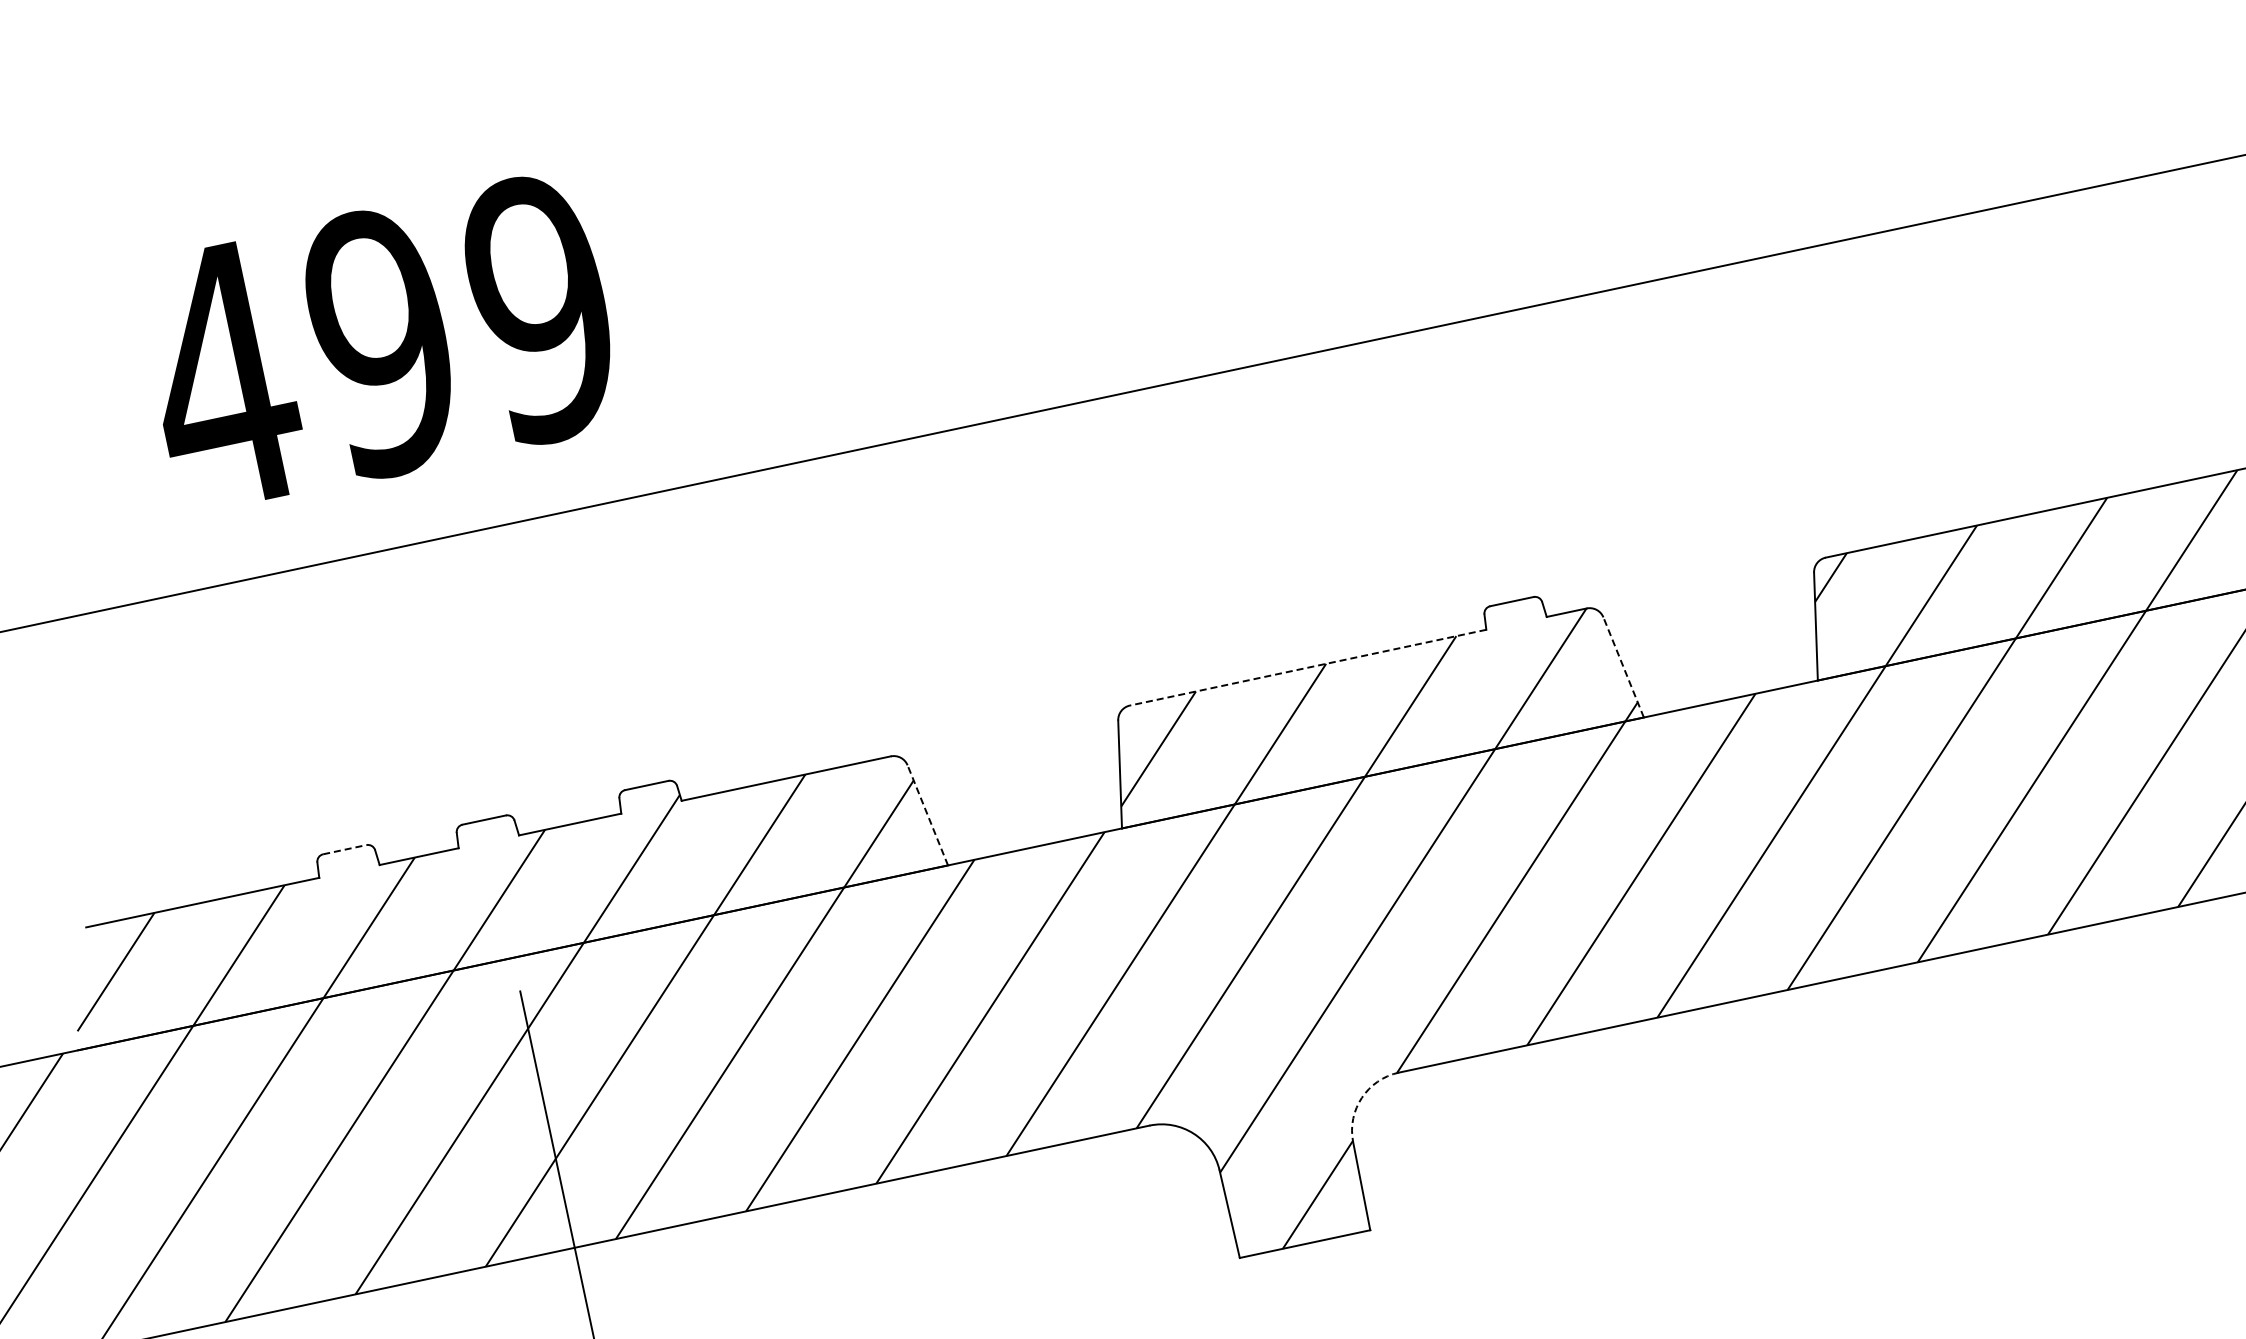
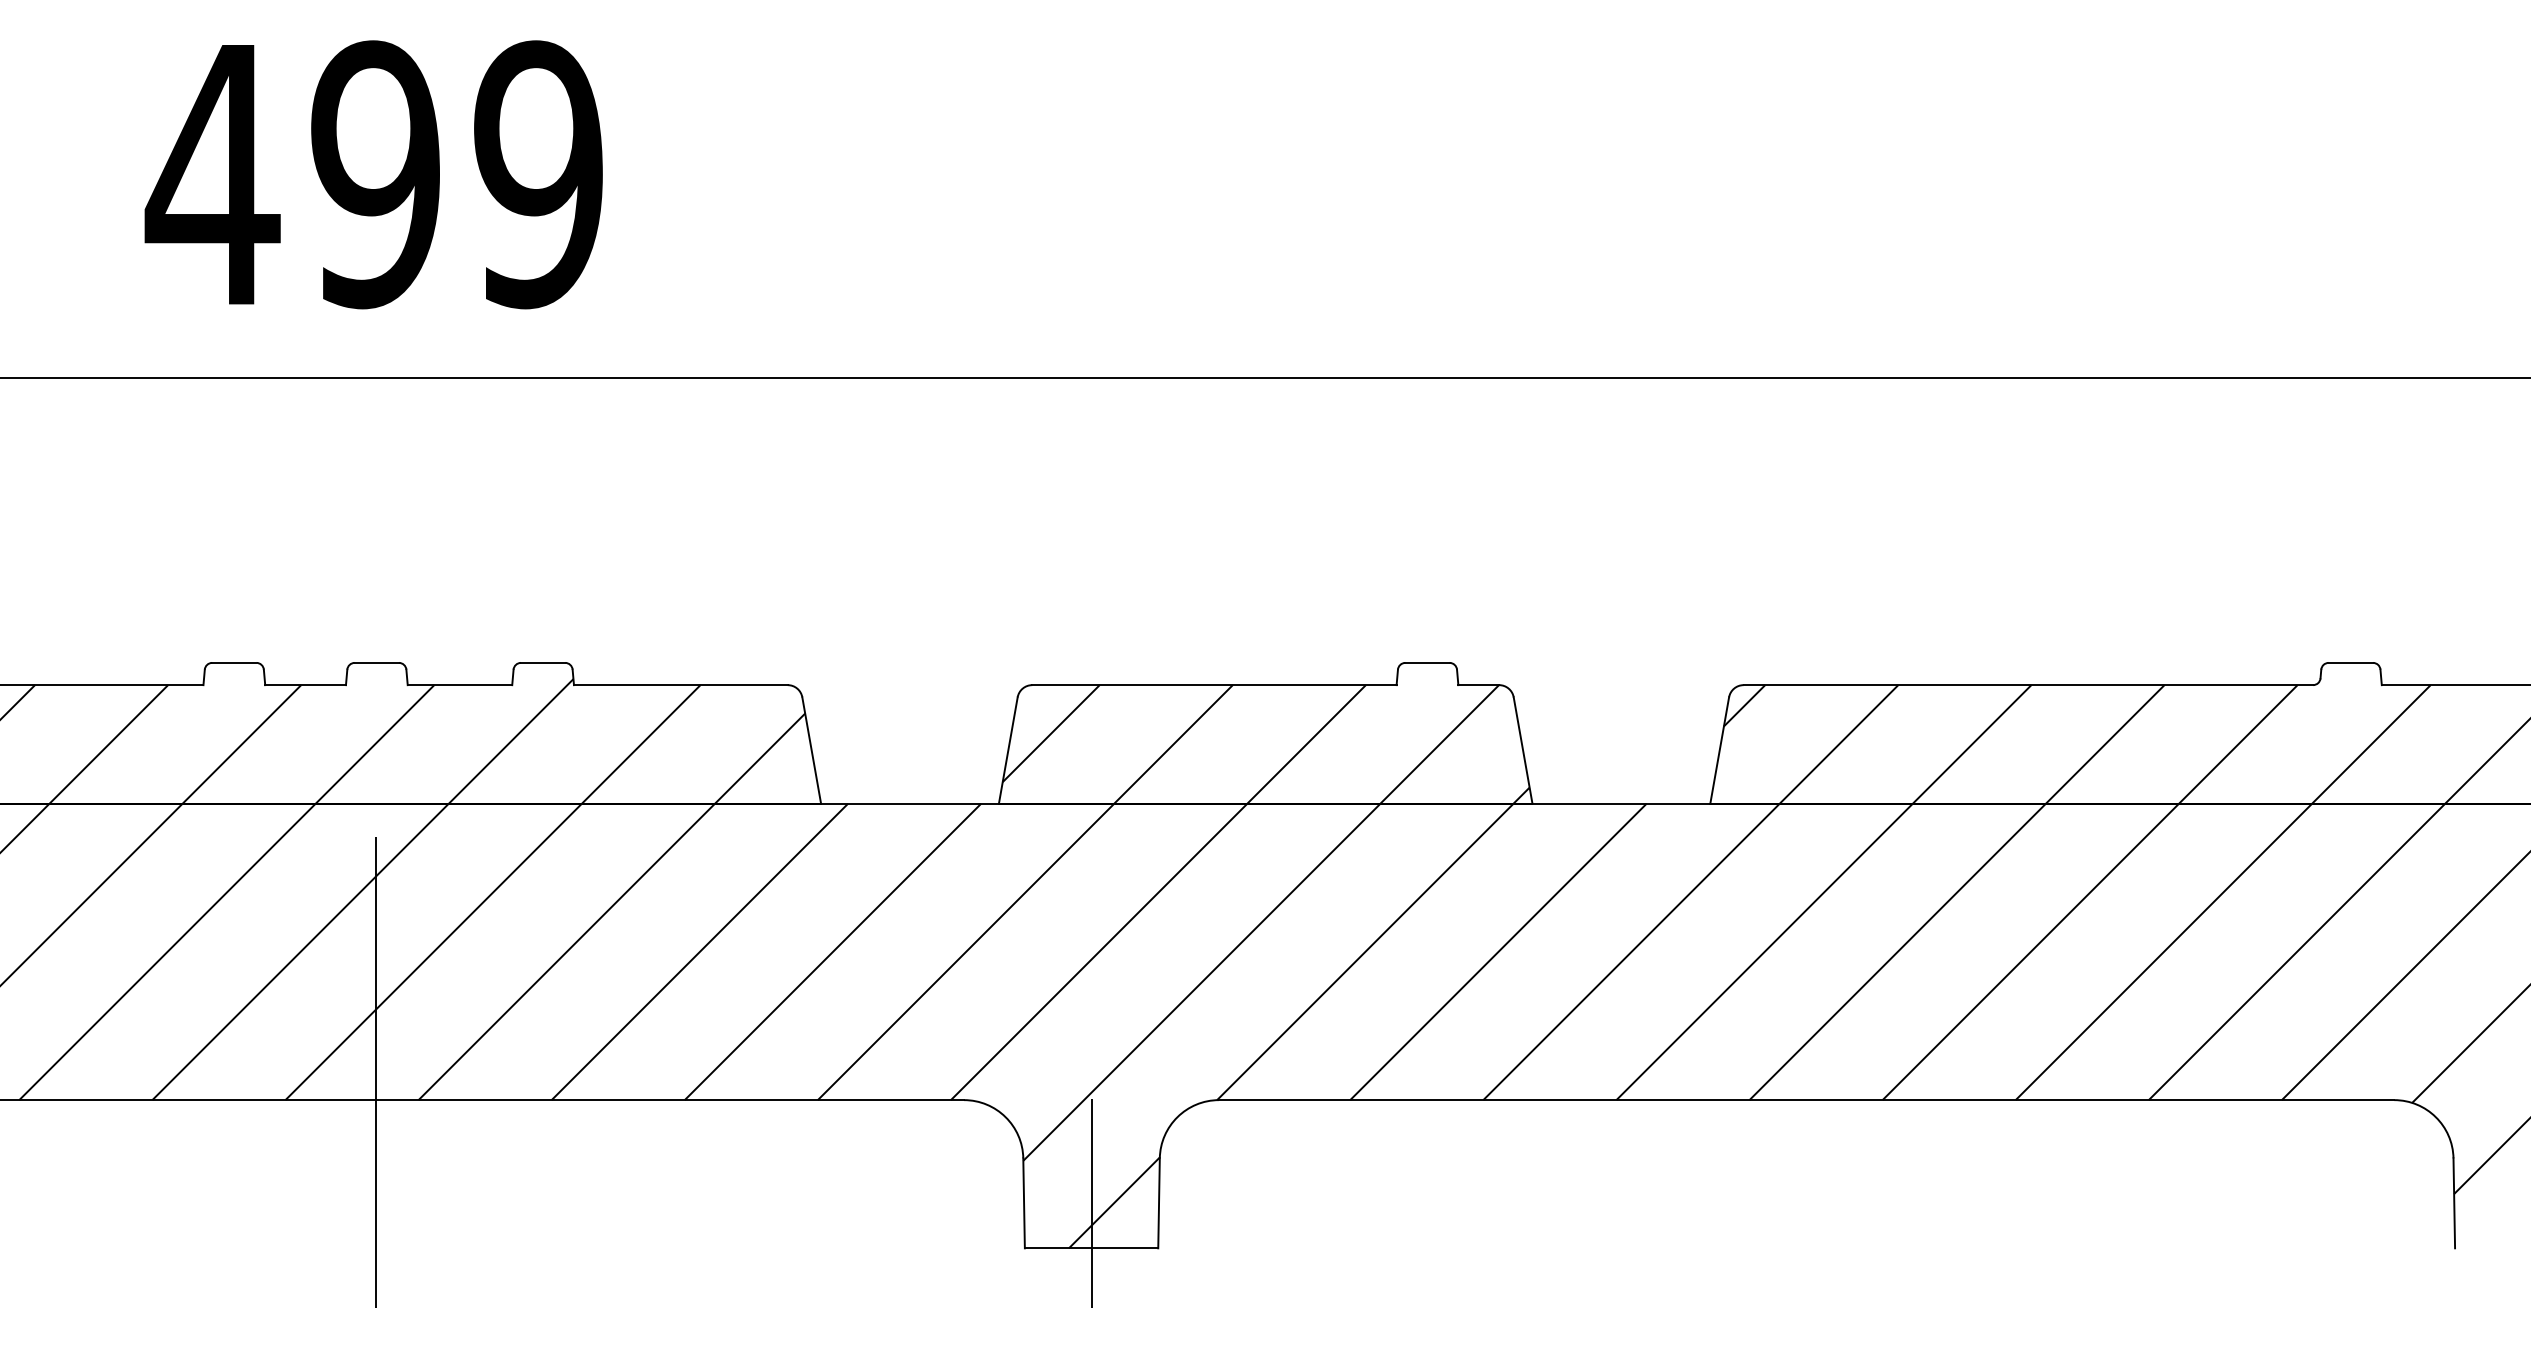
line: (1624, 667) -> (1523, 750), dashed -> solid
line: (1307, 668) -> (1213, 685), dashed -> solid
line: (927, 815) -> (811, 750), dashed -> solid
line: (344, 849) -> (234, 662), dashed -> solid
arc: (1361, 1098) -> (1177, 1117), dashed -> solid
line: (1295, 1200) -> (1091, 1203), added

